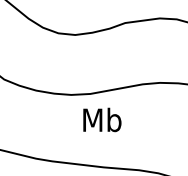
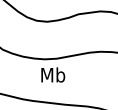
text: (102, 119) -> (53, 74), moved

